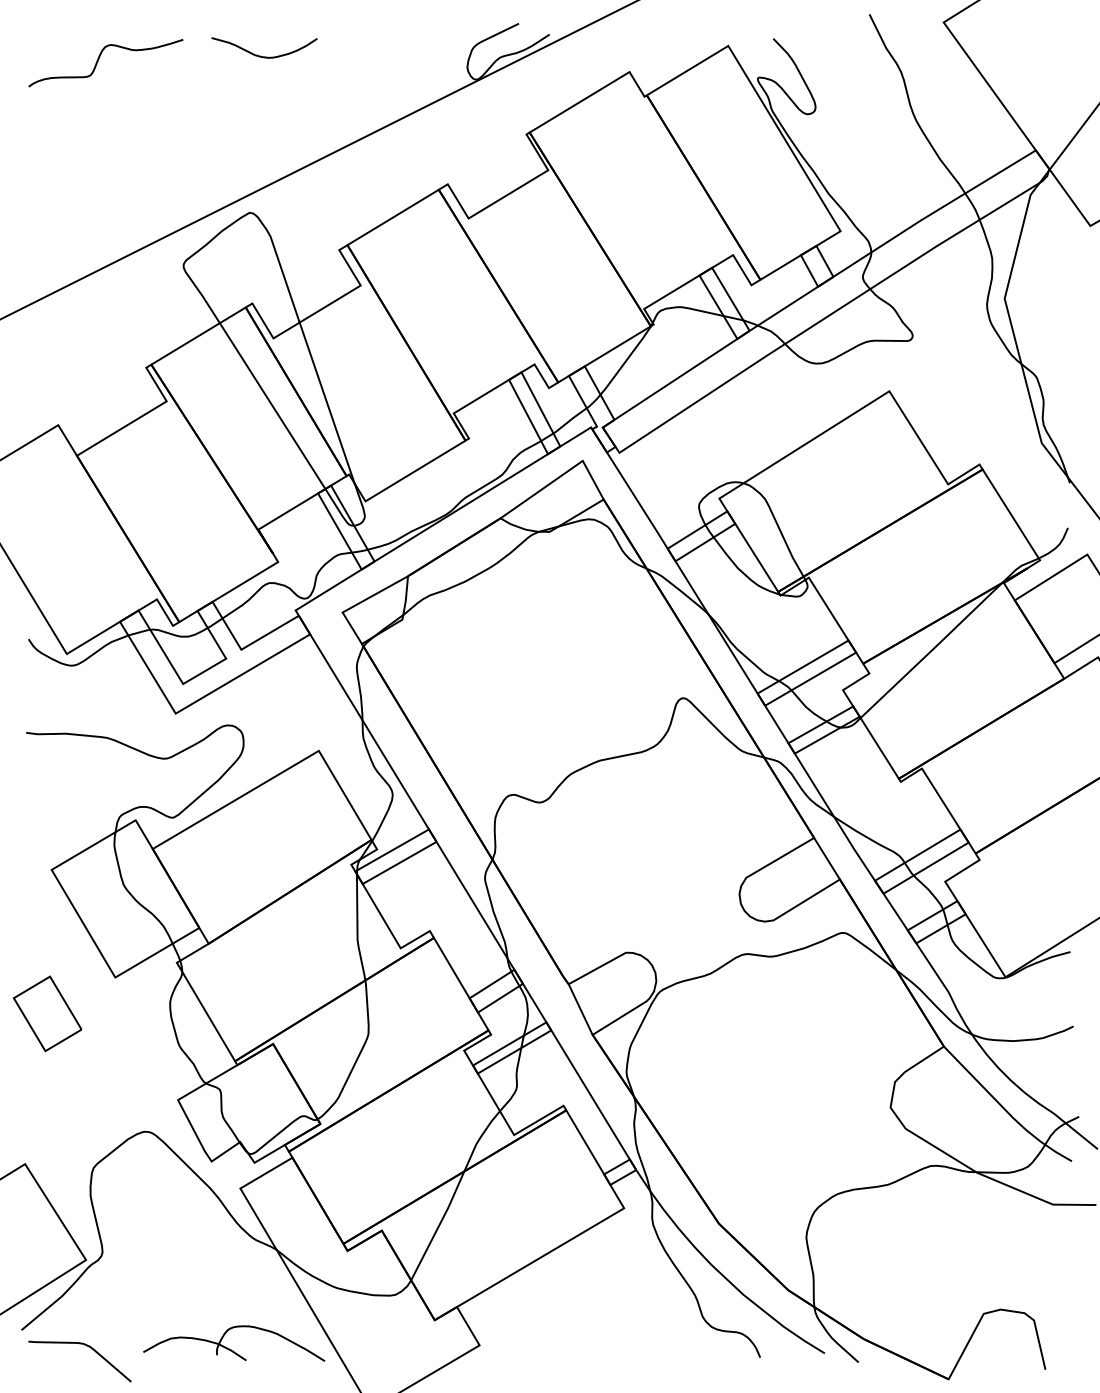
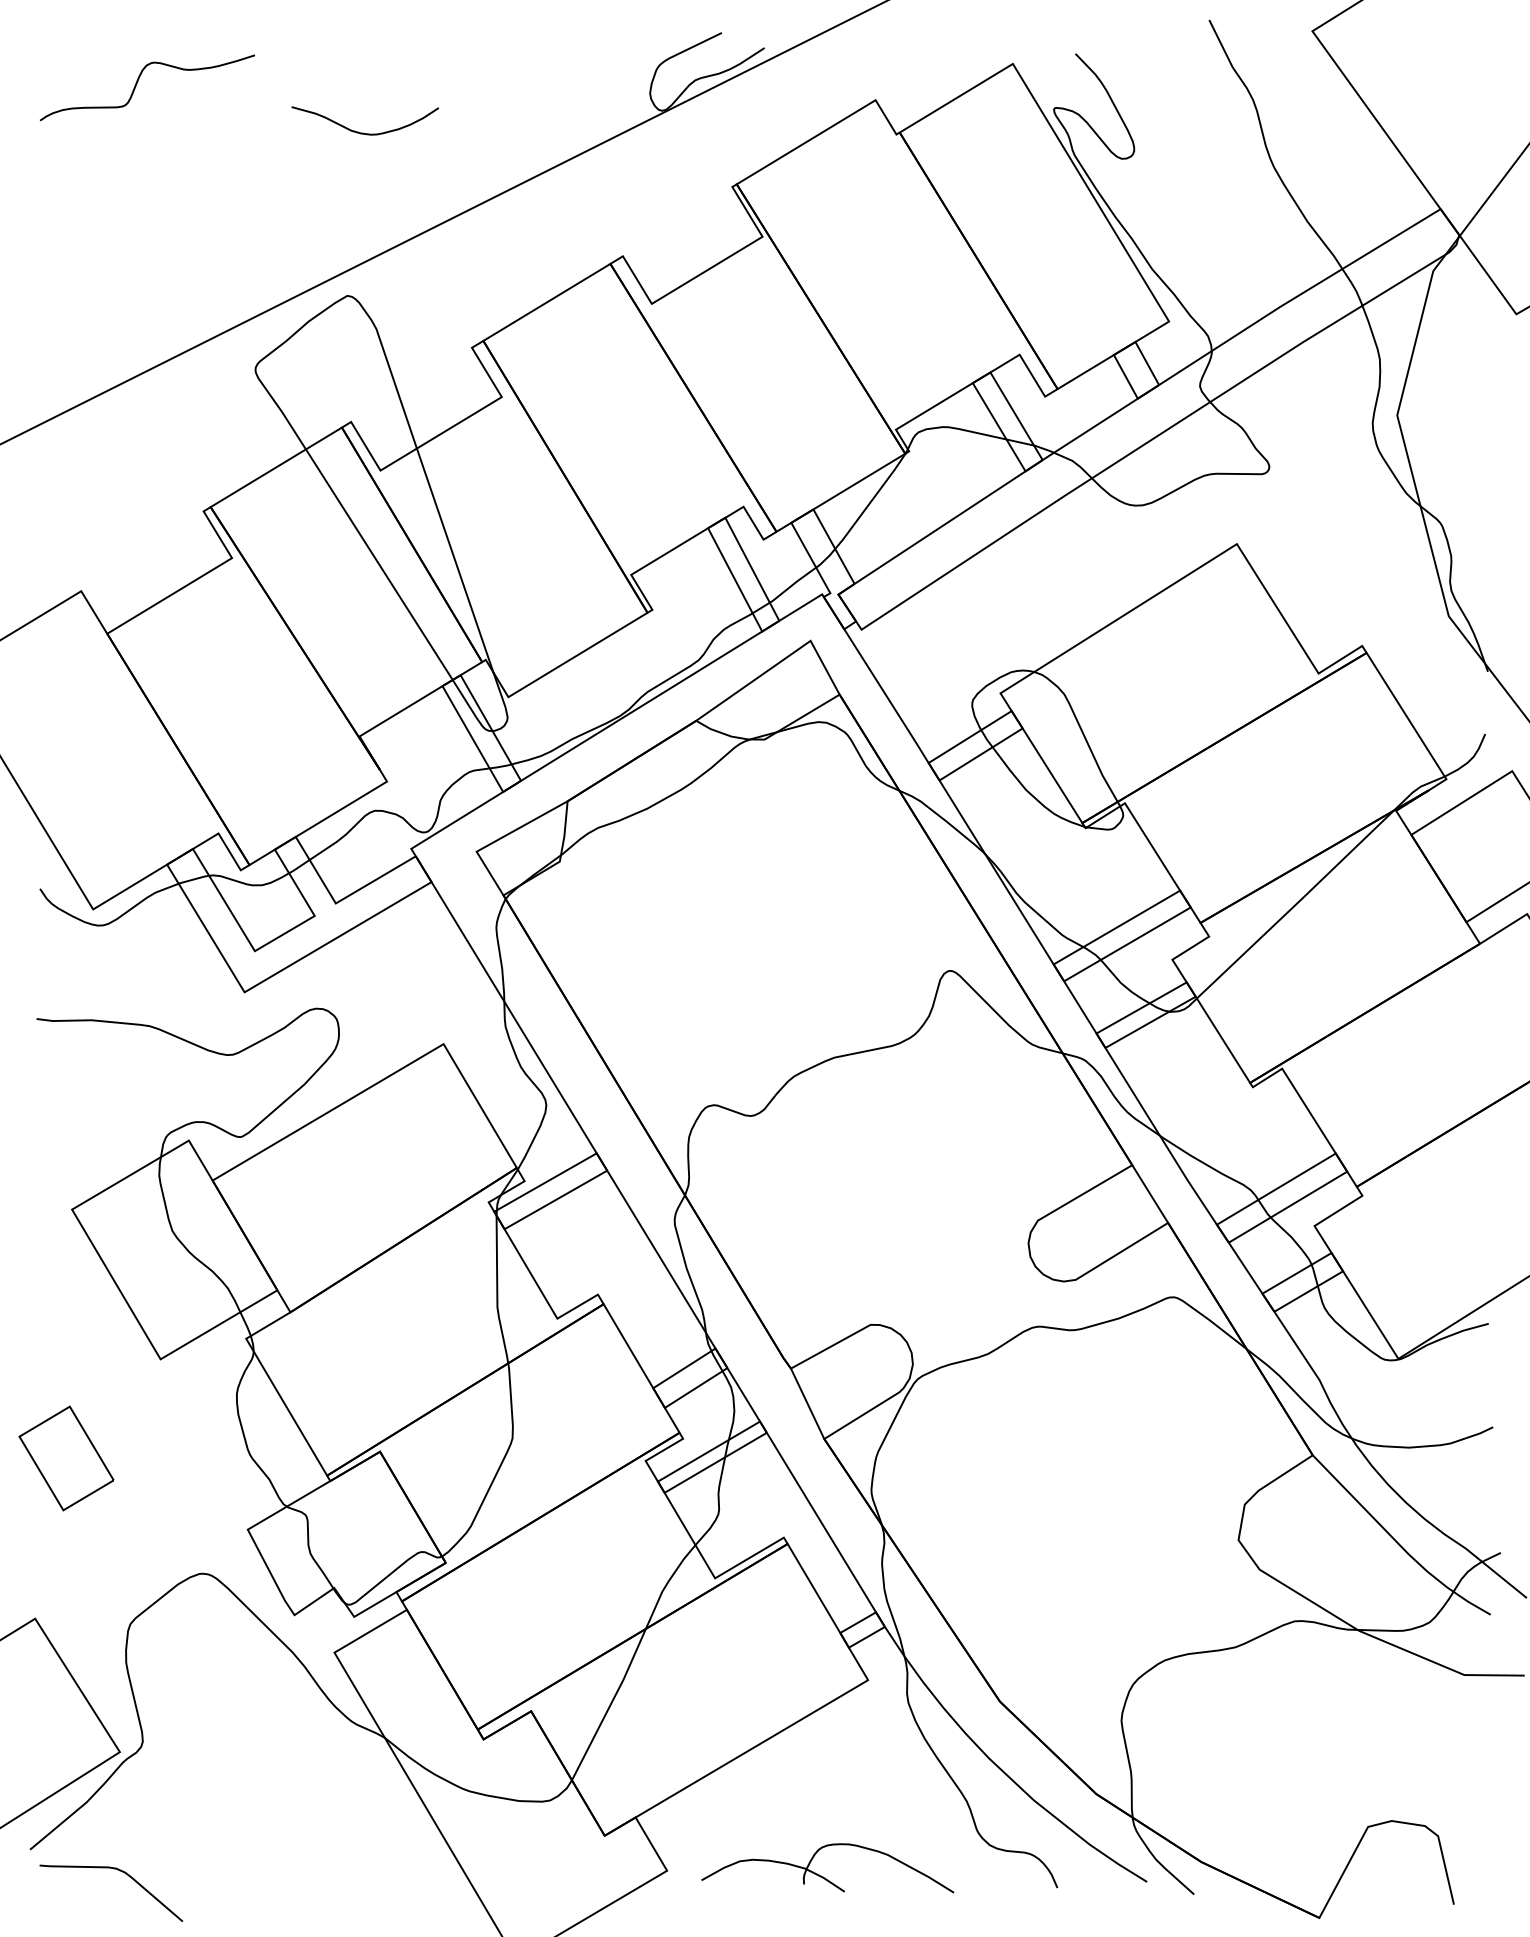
curve: (260, 55) -> (359, 131), moved
part: (47, 1013) -> (66, 1457), moved
part: (231, 1349) -> (824, 1876), moved

